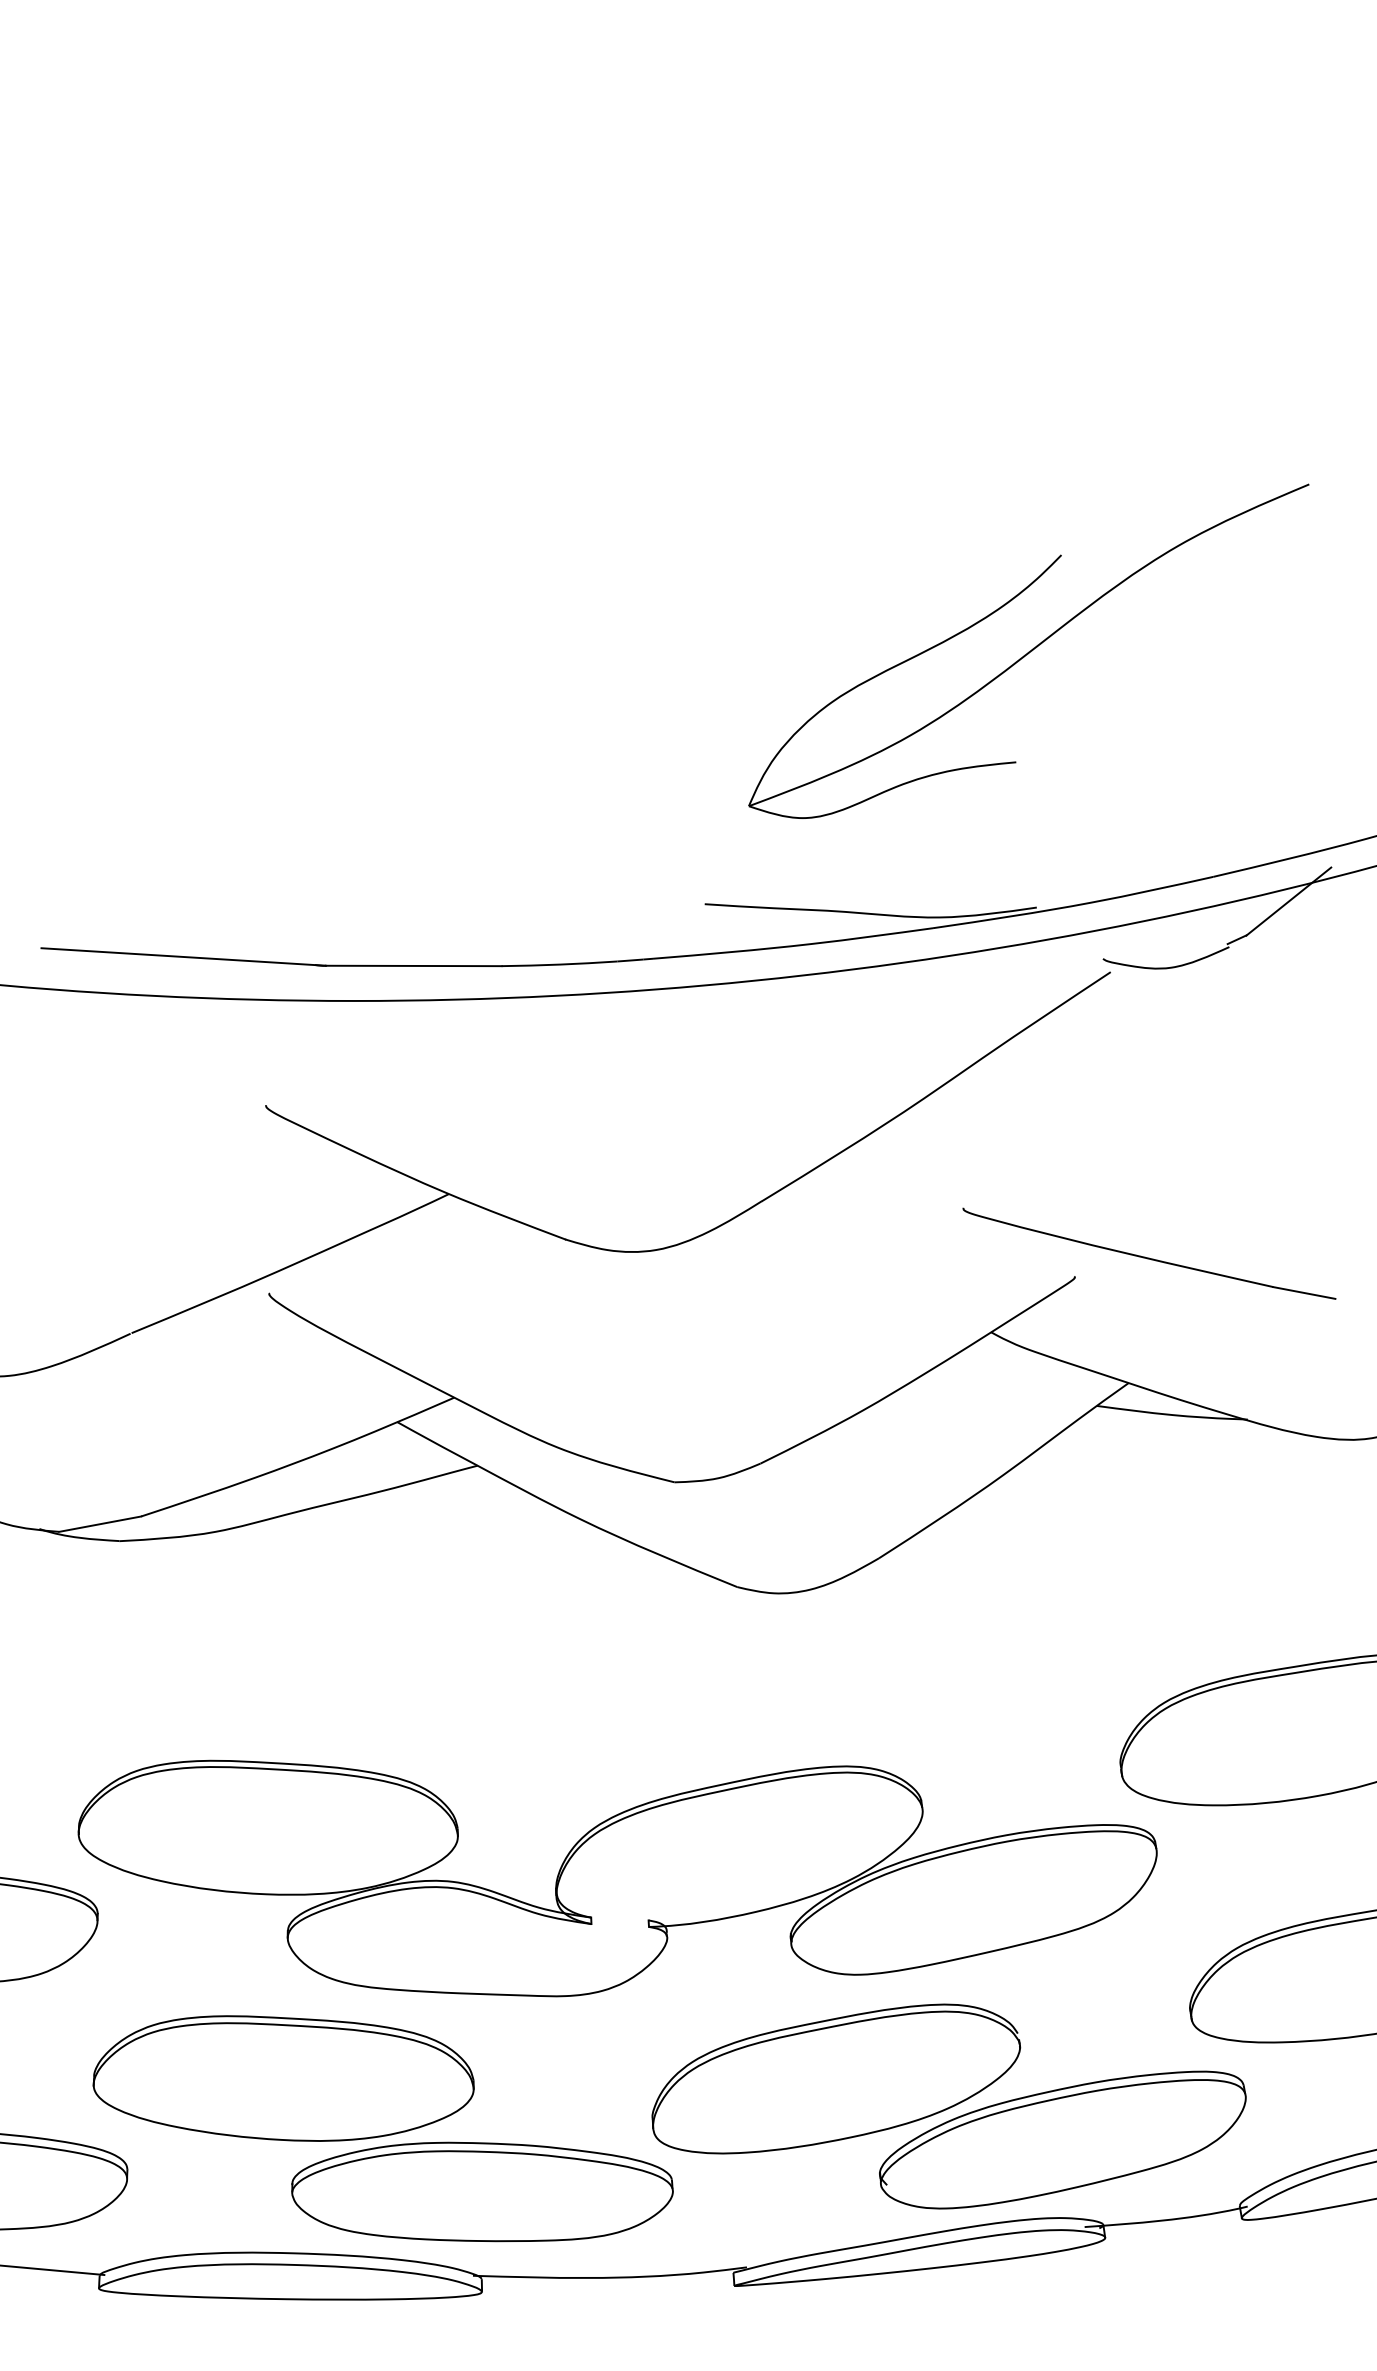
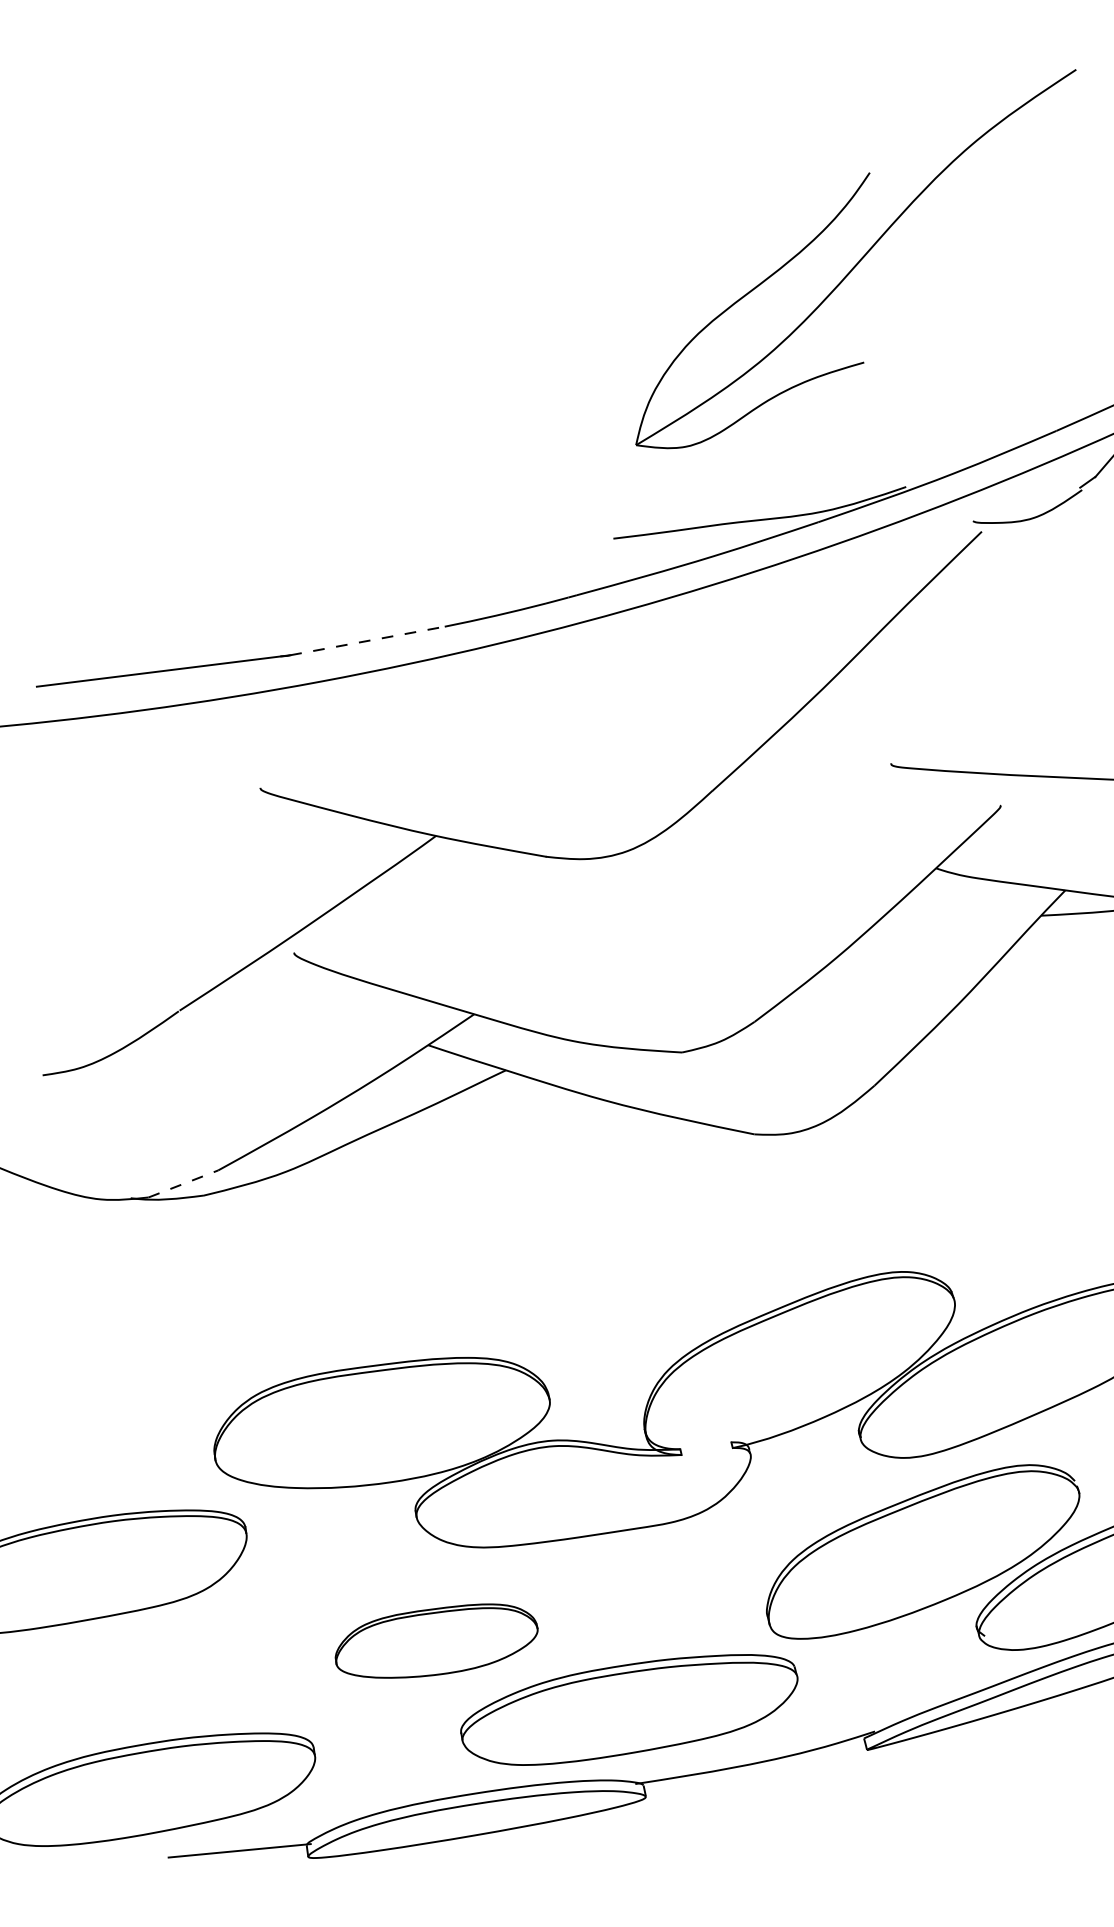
line: (413, 965) -> (367, 640), solid -> dashed
line: (100, 1524) -> (183, 1184), solid -> dashed
part: (283, 2078) -> (436, 1641), size x0.6

